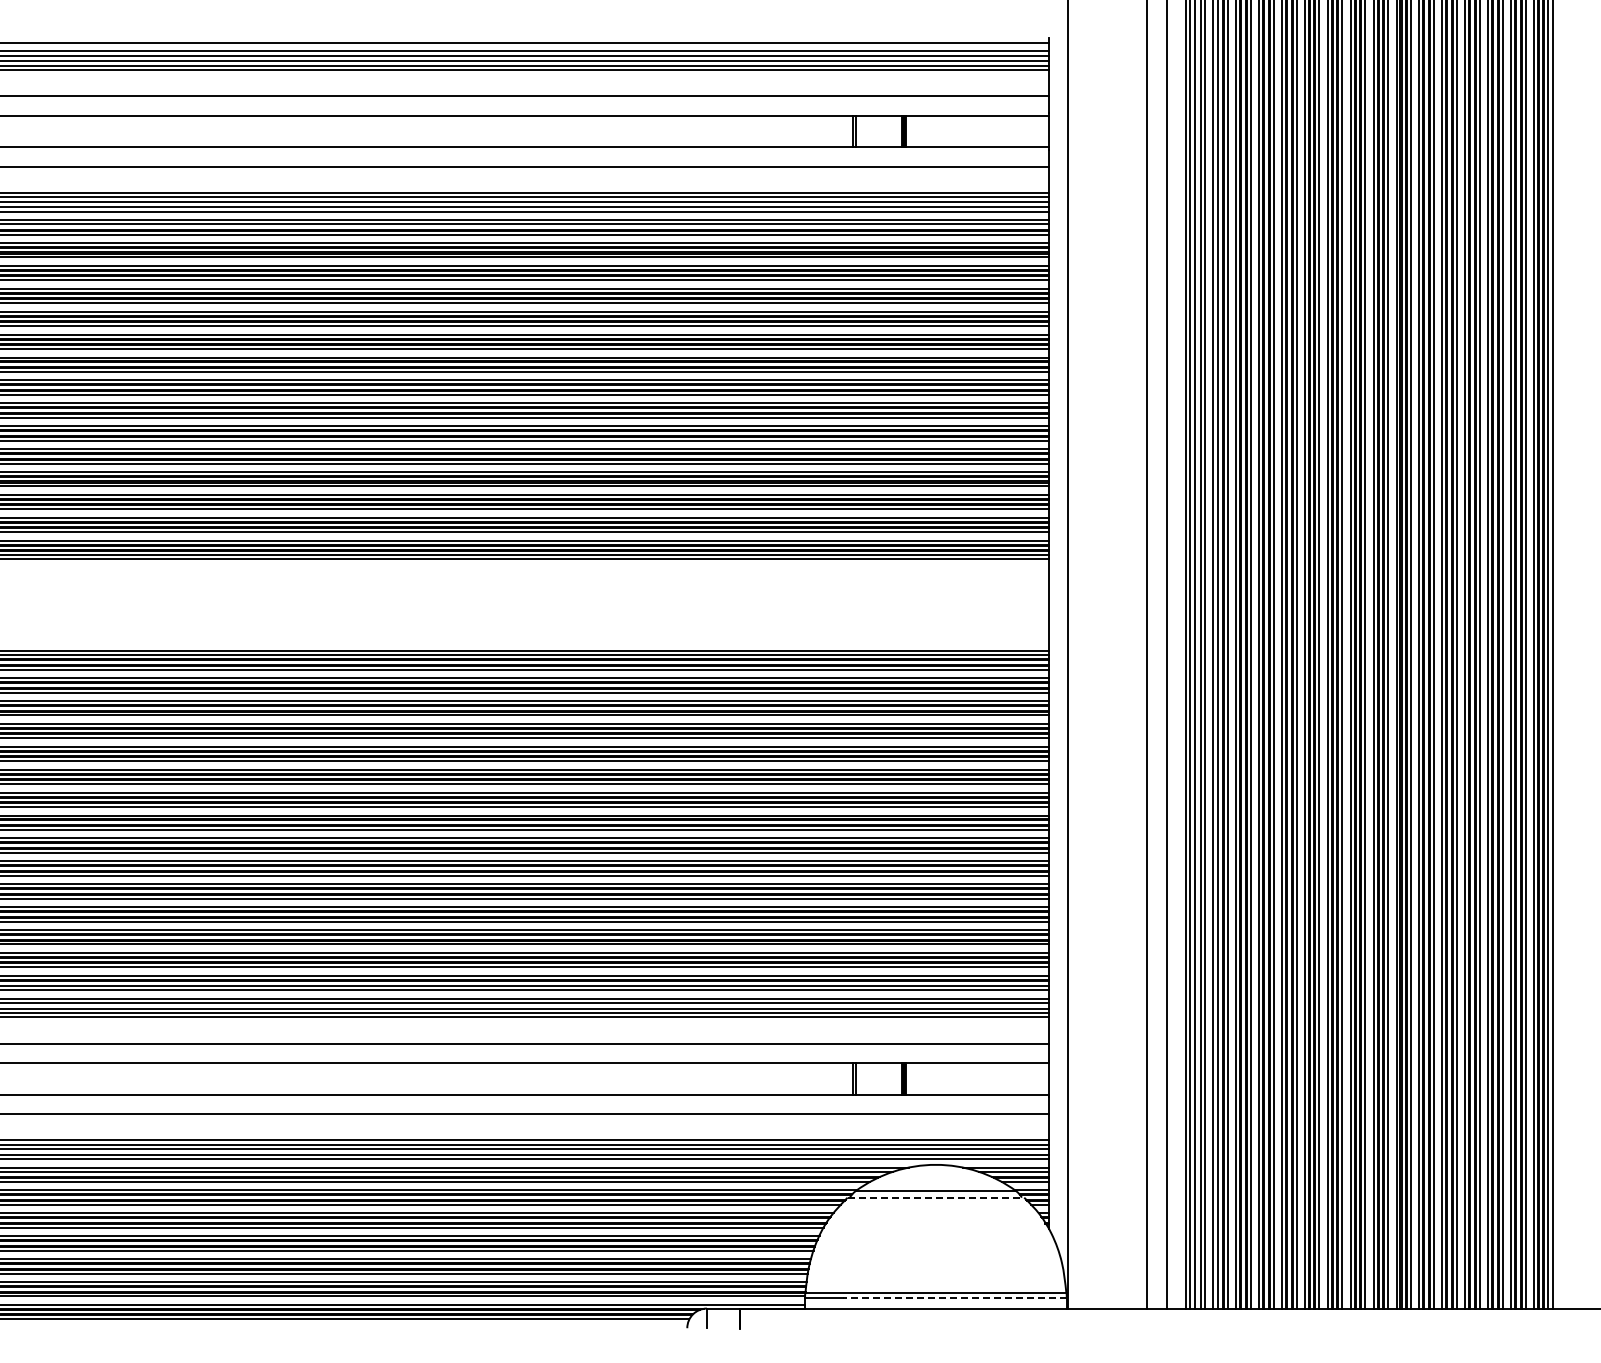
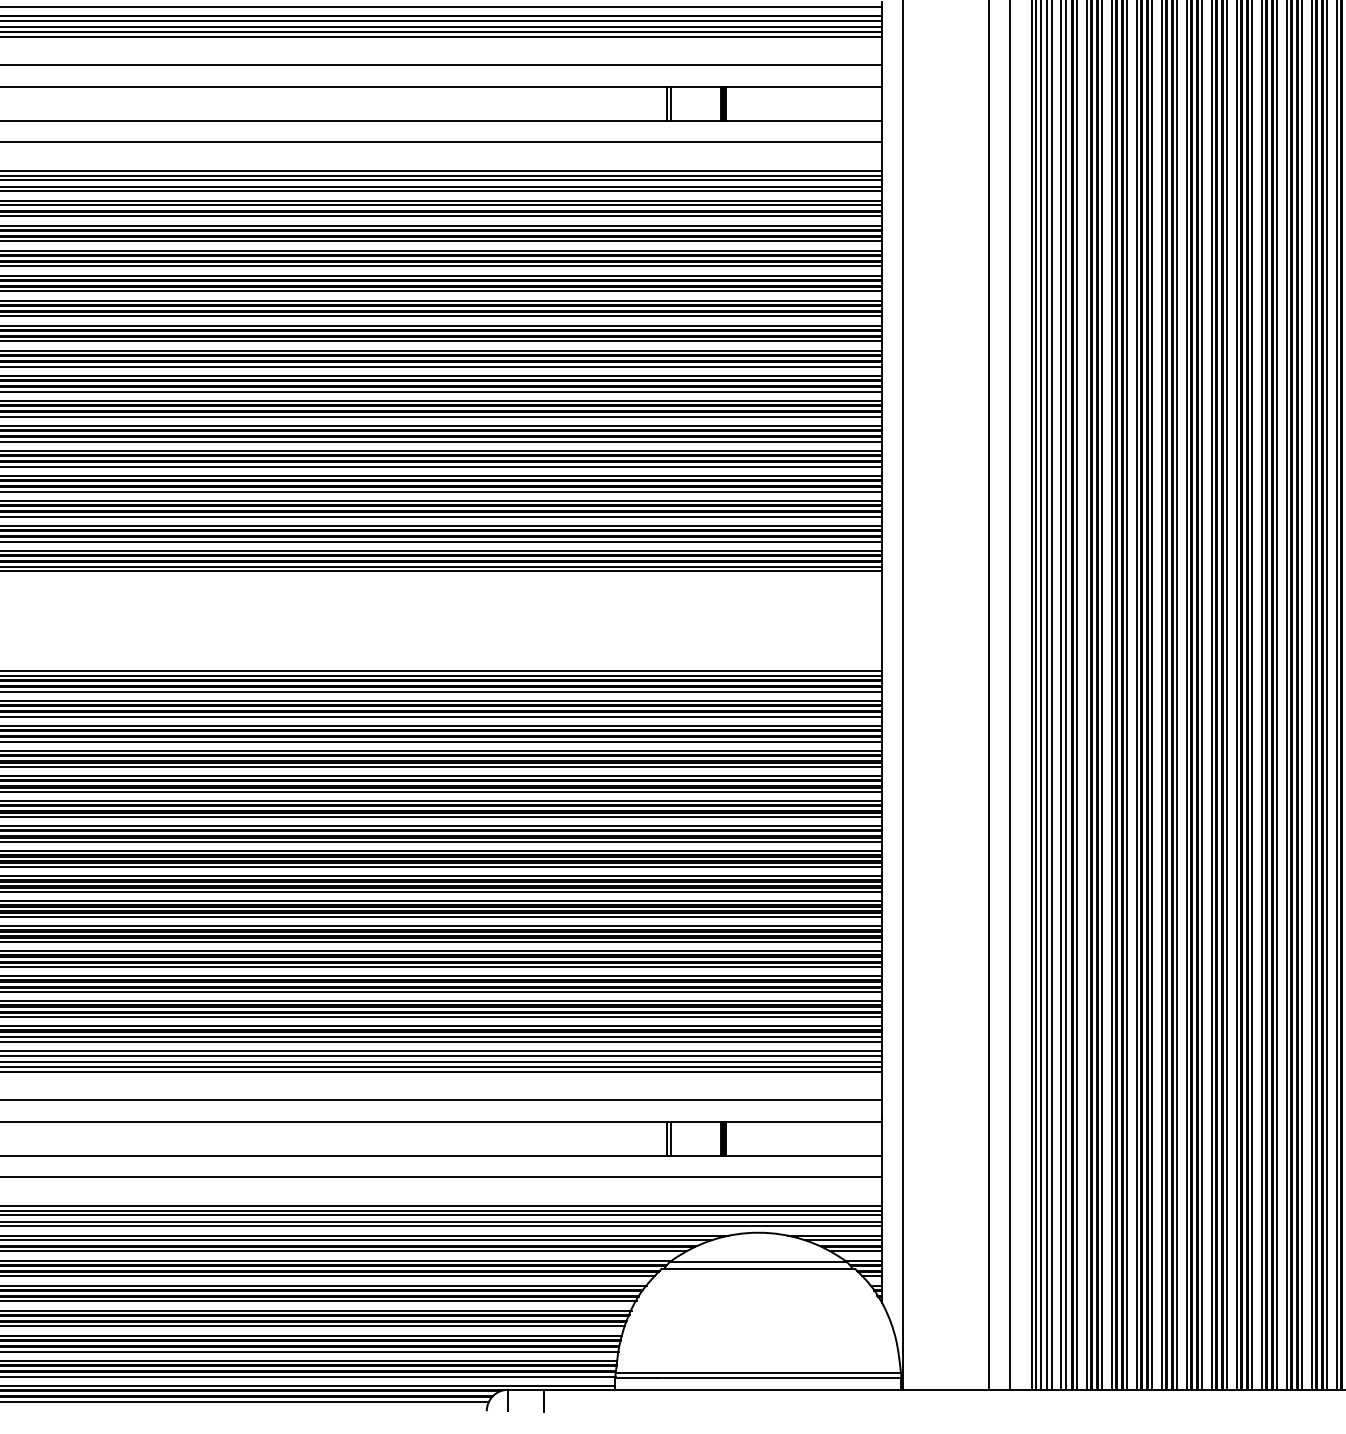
line: (936, 1197) -> (759, 1268), dashed -> solid
line: (955, 1297) -> (779, 1377), dashed -> solid

